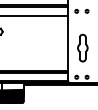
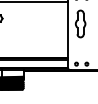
part: (82, 47) -> (80, 23), moved

